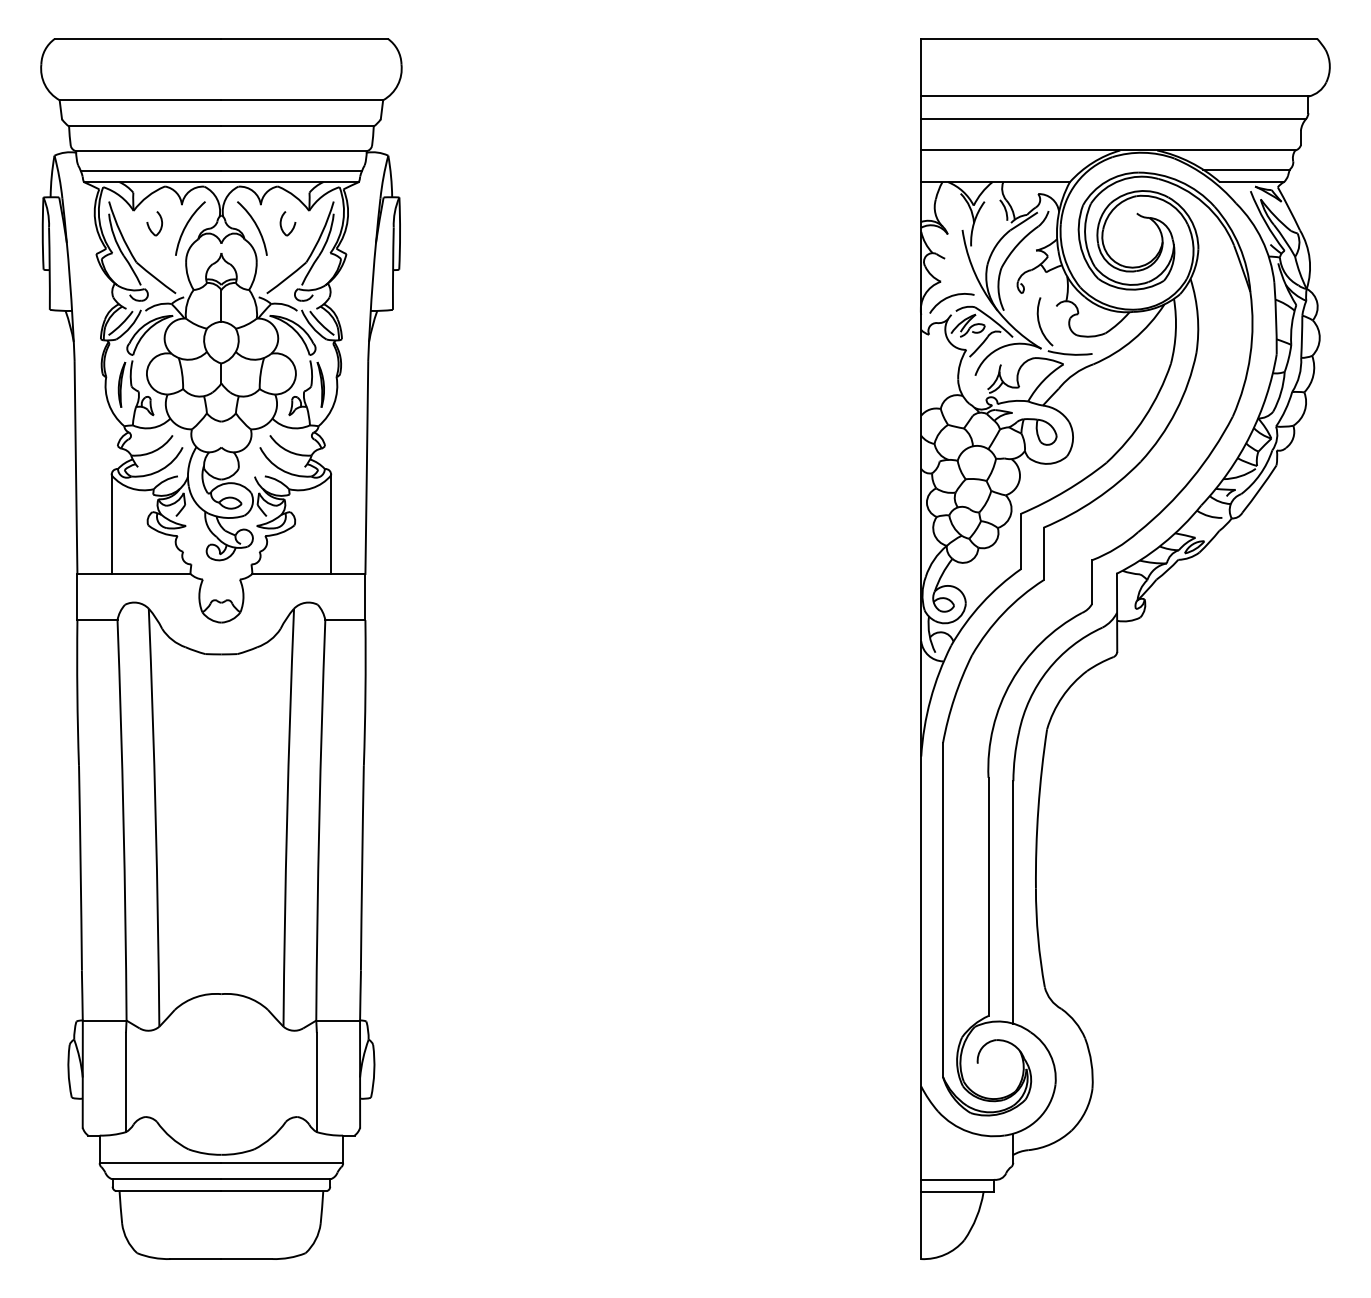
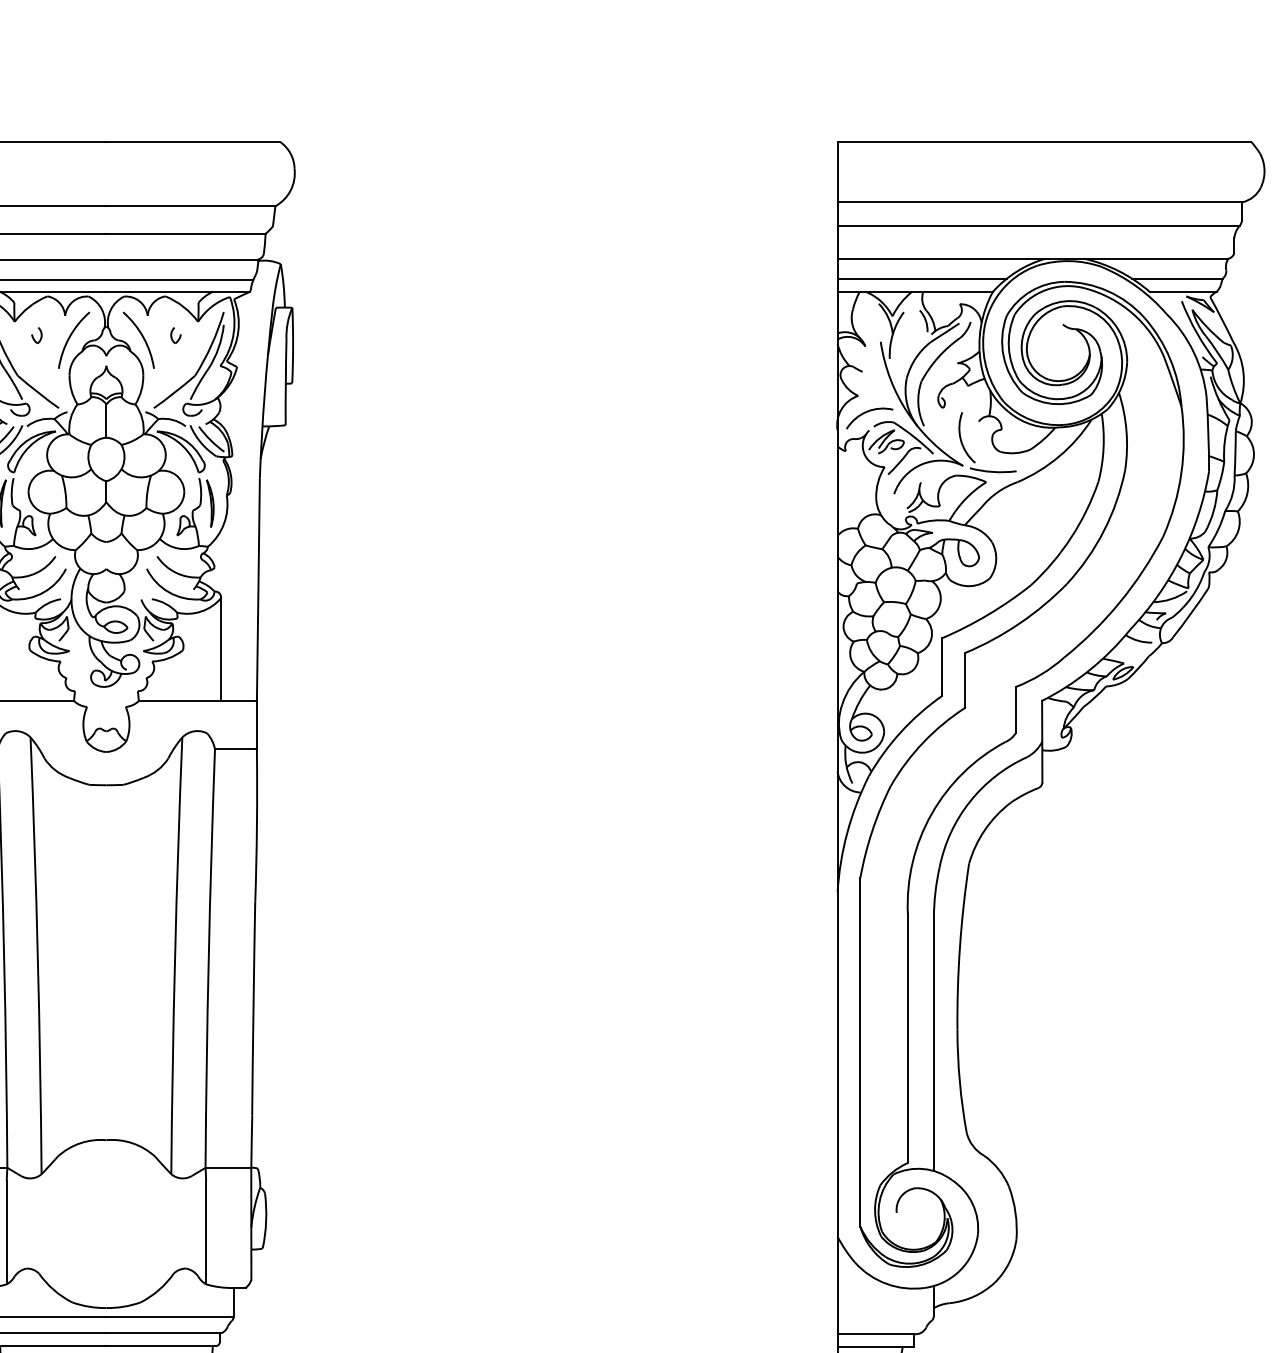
line: (1002, 169) -> (922, 278), added
part: (154, 224) -> (36, 336), size x0.62
part: (287, 224) -> (175, 336), size x0.62

